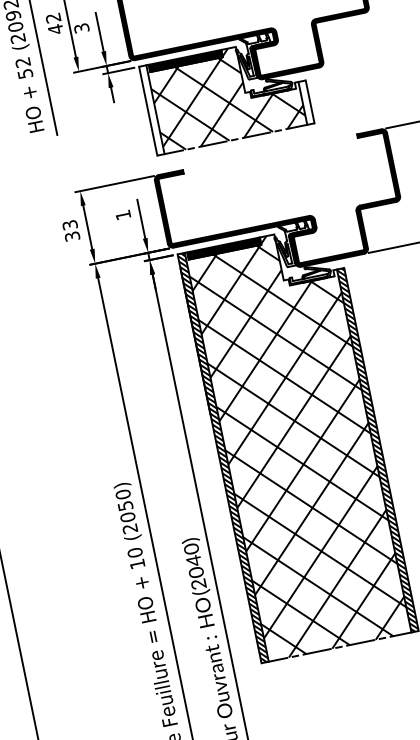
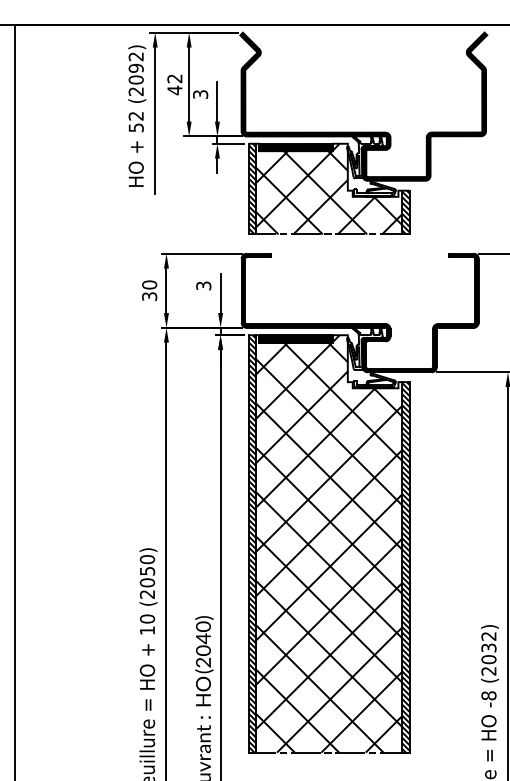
hatch: (306, 102) -> (405, 212), added
hatch: (151, 109) -> (252, 188), added
text: (122, 214) -> (203, 285), 1 -> 3
text: (69, 224) -> (149, 284), 33 -> 30

